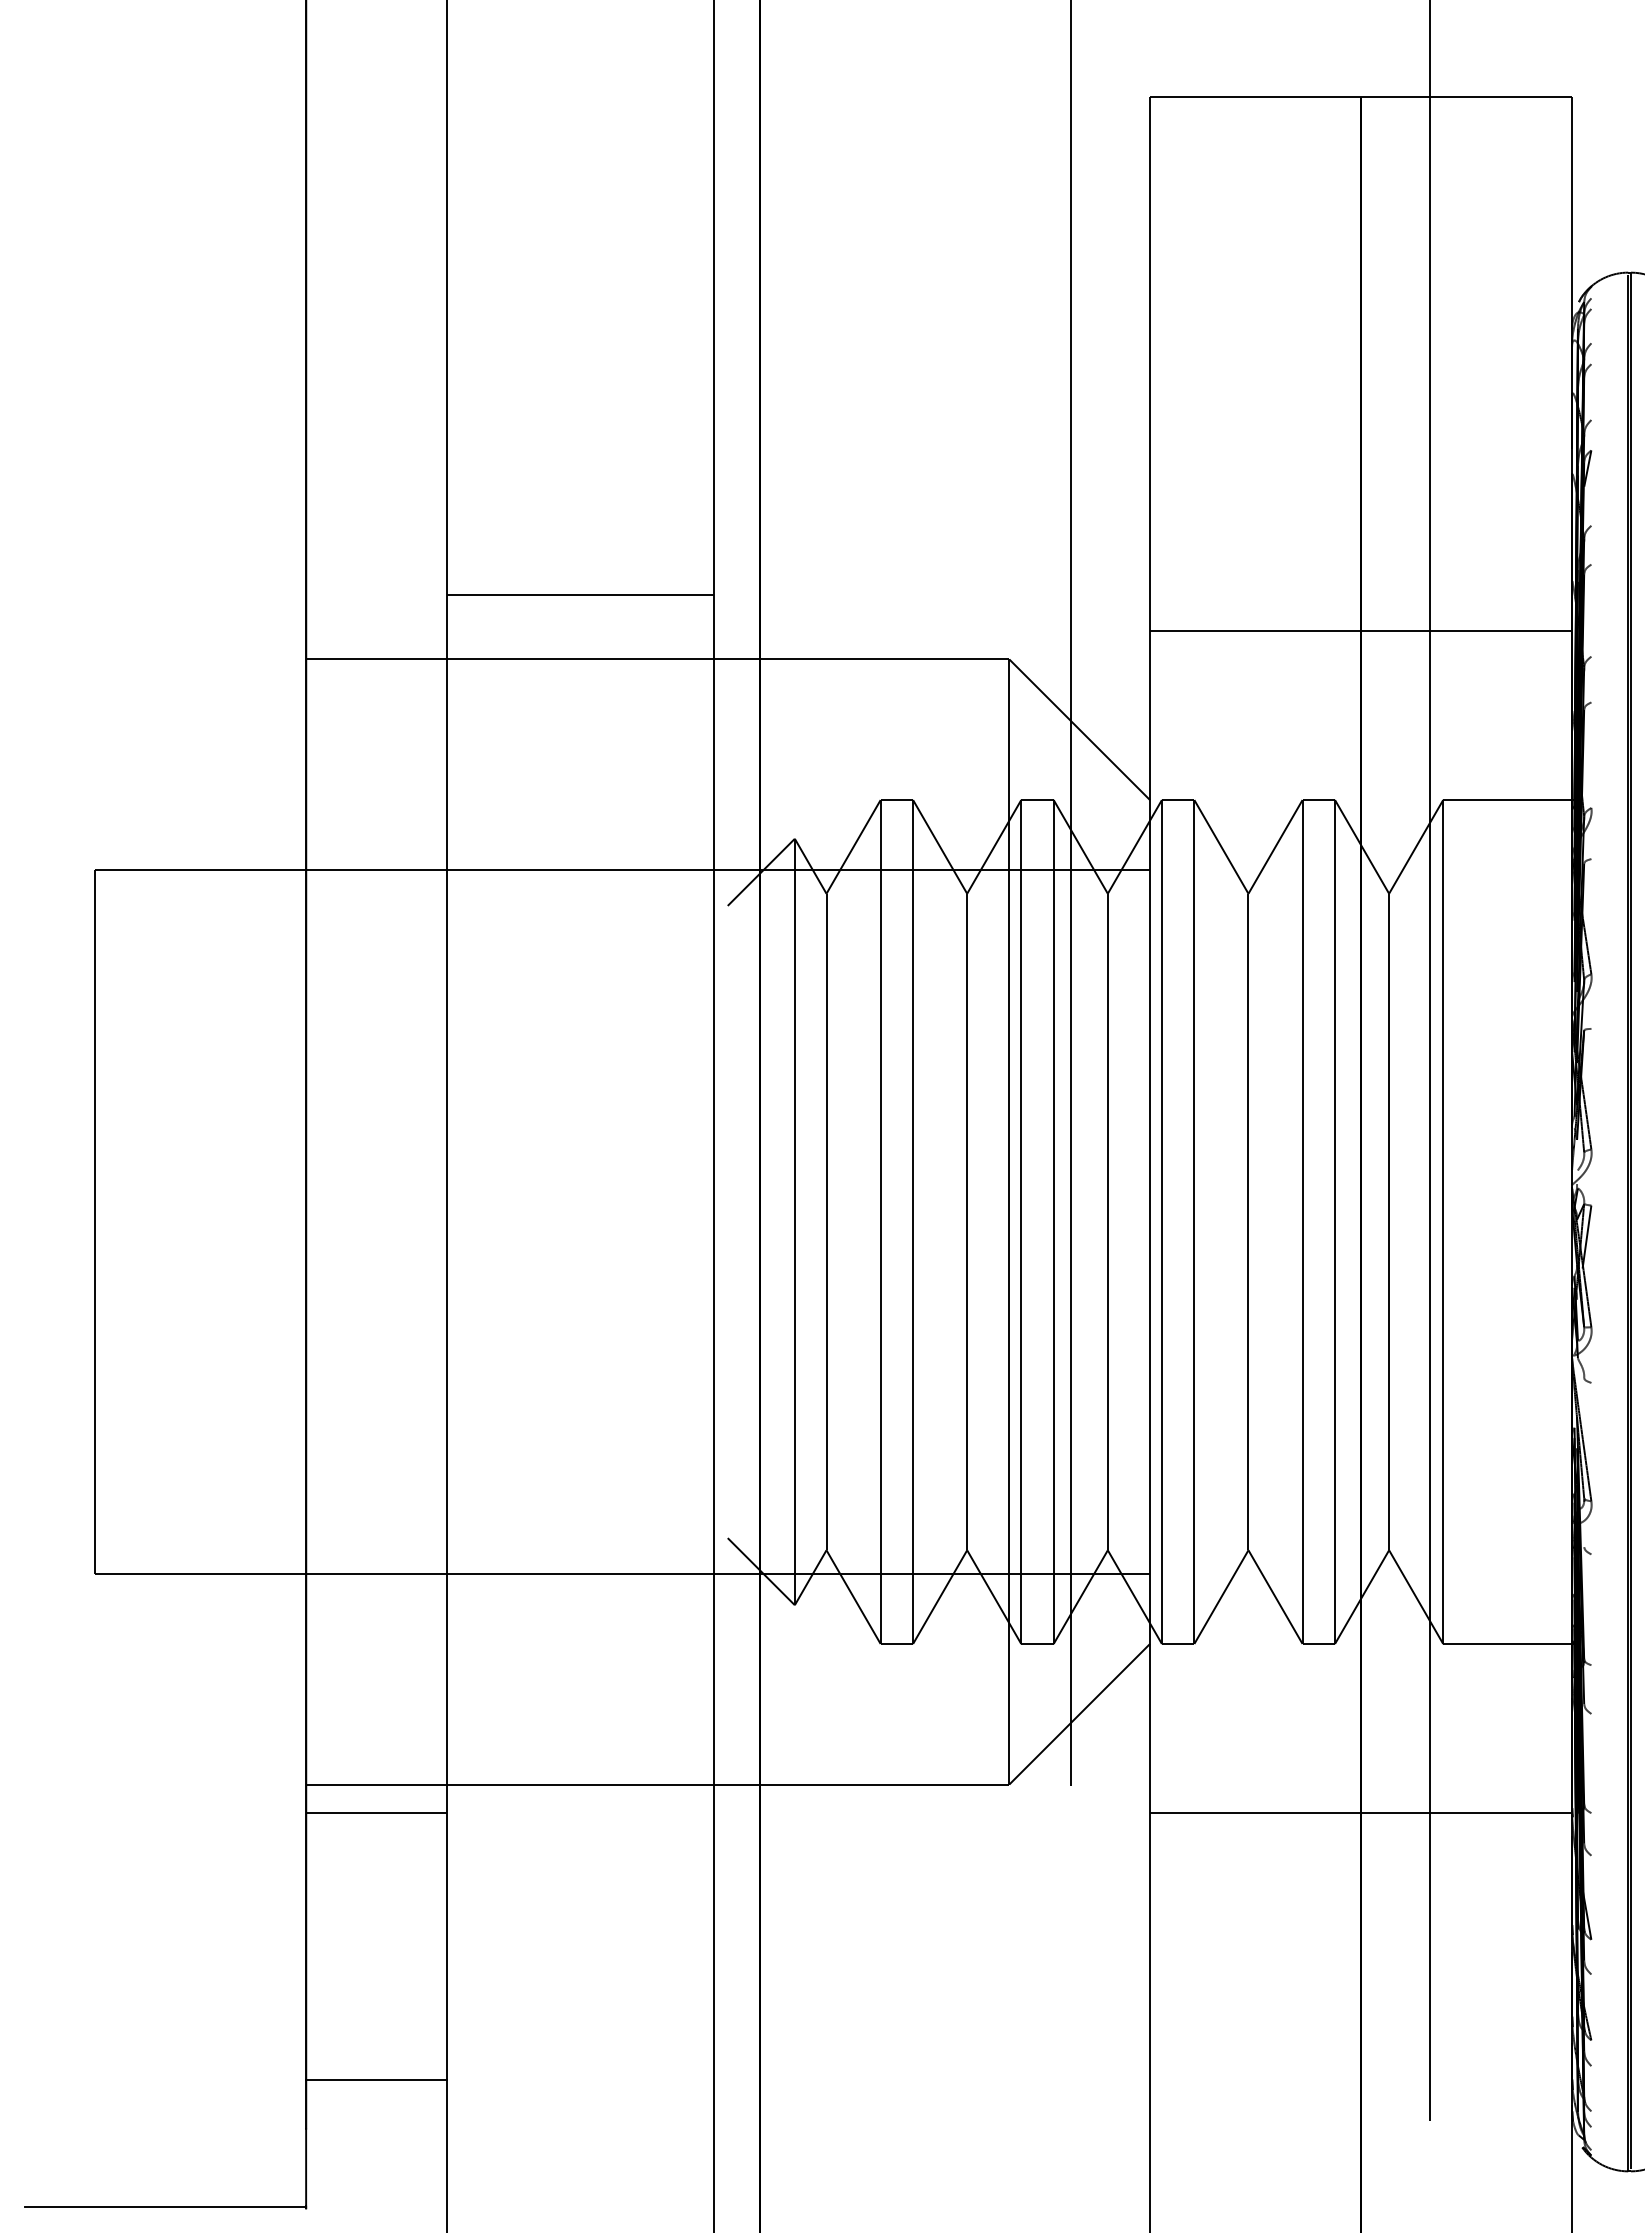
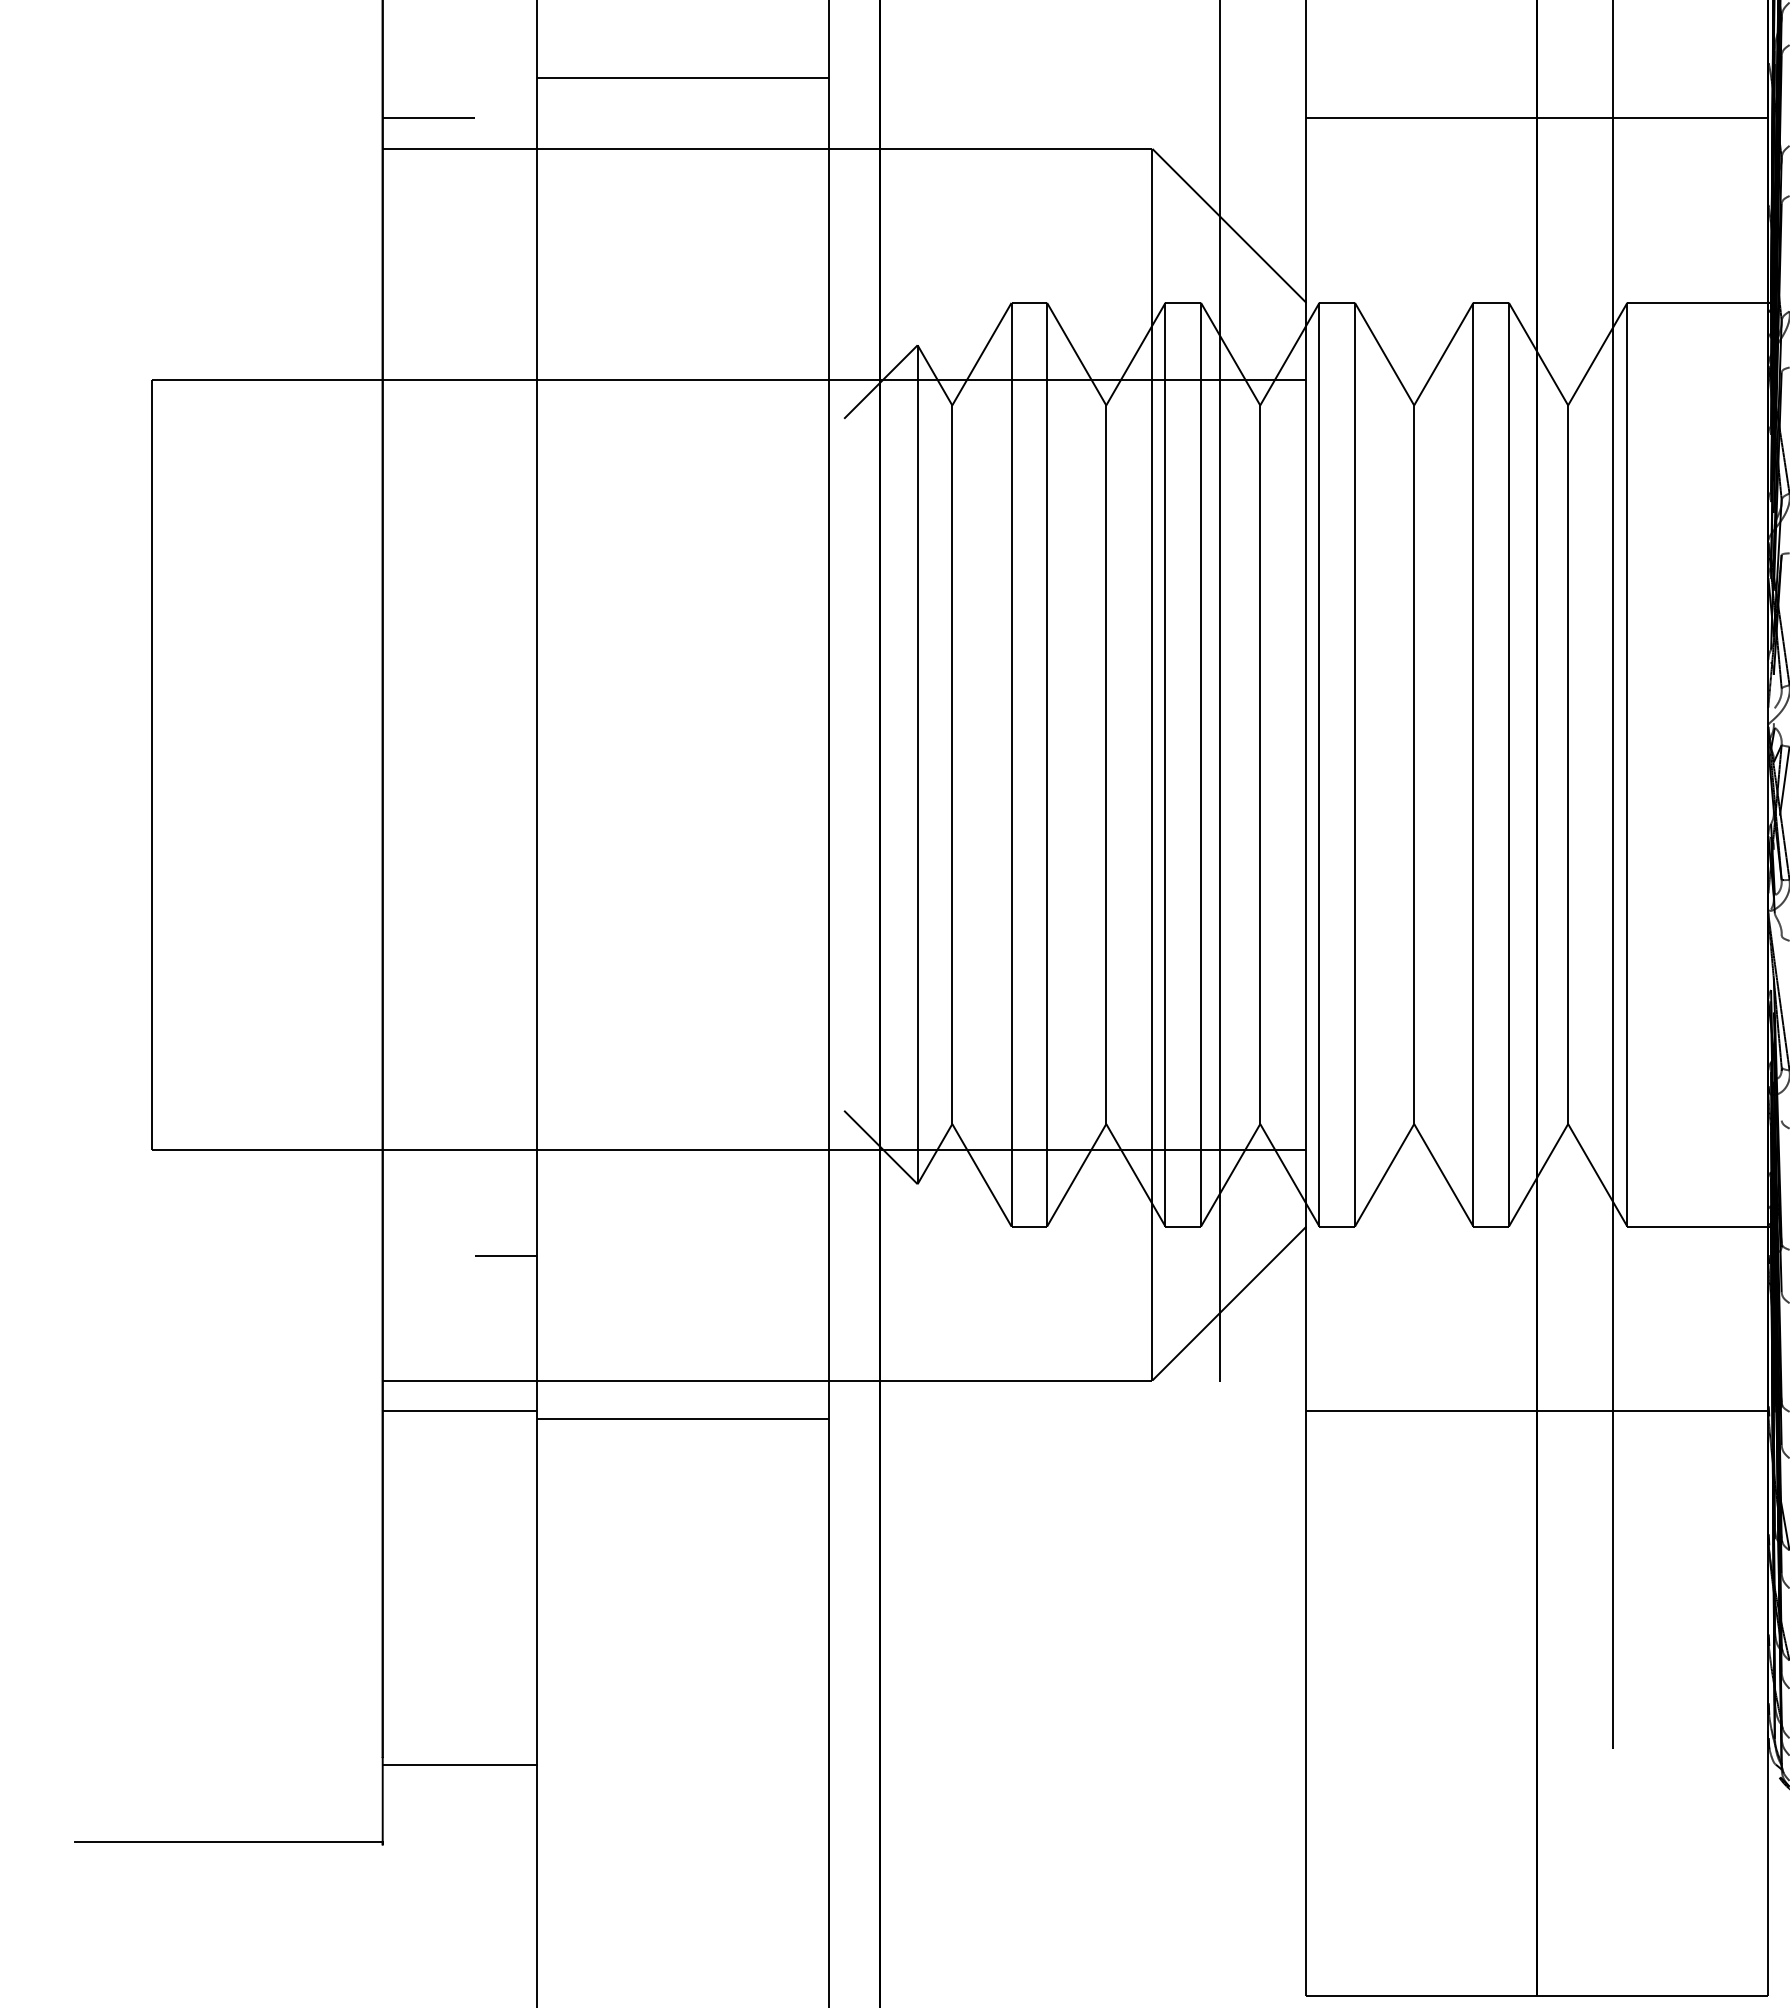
line: (348, 631) -> (429, 118), added
line: (418, 1670) -> (505, 1255), added
line: (579, 1820) -> (681, 1419), added
line: (376, 2080) -> (459, 1765), moved

